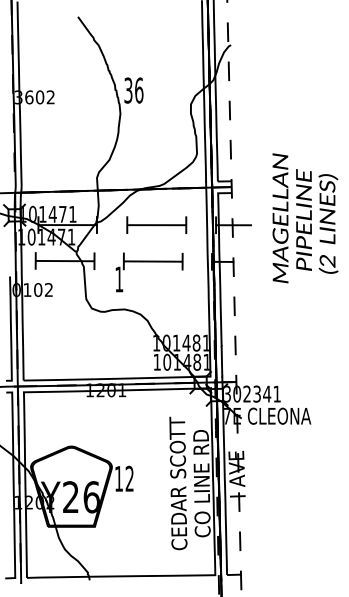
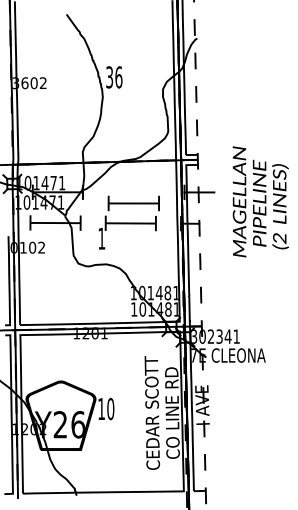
text: (305, 218) -> (260, 202), moved
part: (156, 224) -> (133, 202), moved
text: (129, 478) -> (110, 408), 12 -> 10

